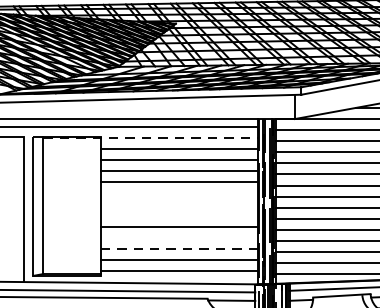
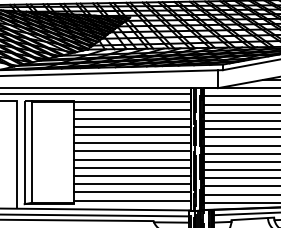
line: (150, 138) -> (111, 102), dashed -> solid
line: (179, 193) -> (132, 143), added
line: (179, 204) -> (132, 151), added
line: (179, 215) -> (132, 159), added
line: (179, 237) -> (132, 175), added
line: (180, 249) -> (133, 184), dashed -> solid

